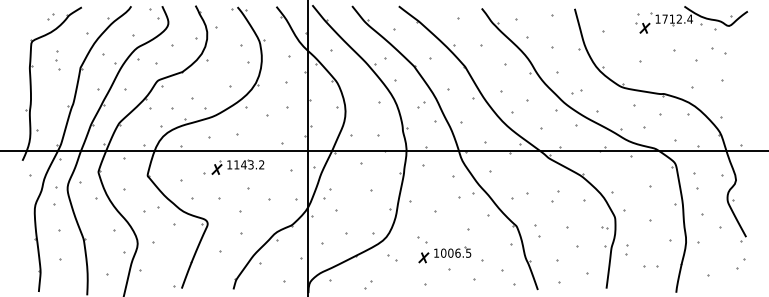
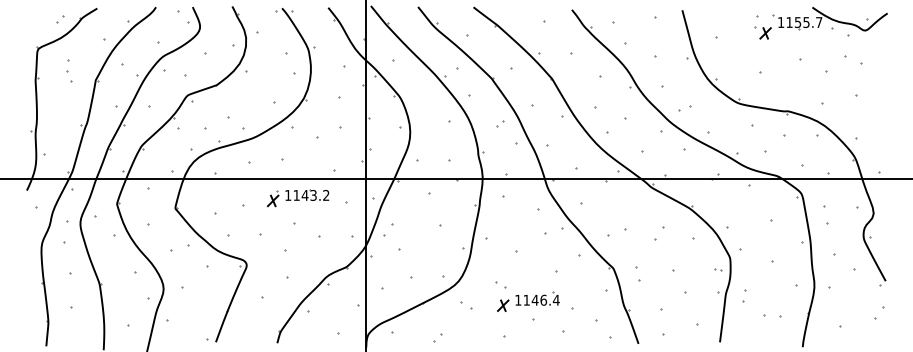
text: (677, 18) -> (804, 21), 1712.4 -> 1155.7
part: (237, 166) -> (297, 197), moved
text: (456, 252) -> (541, 299), 1006.5 -> 1146.4

